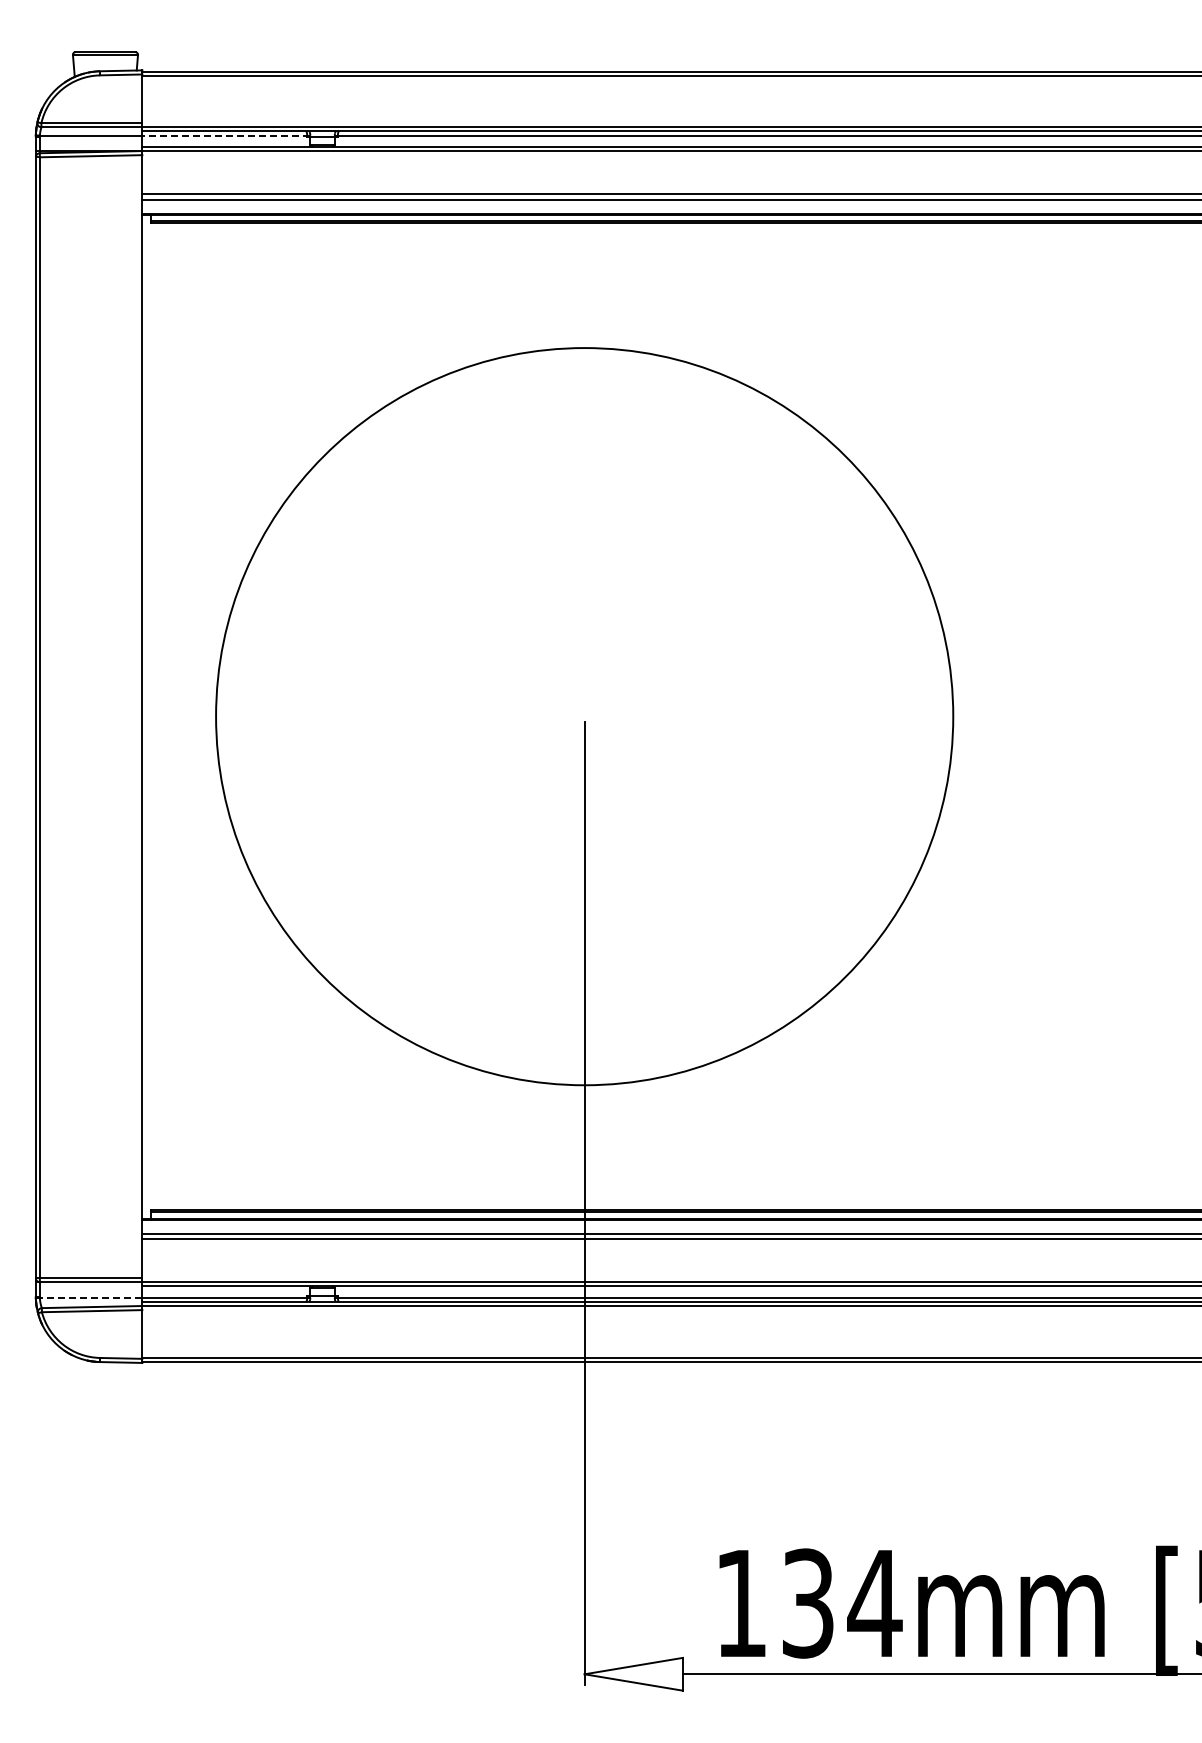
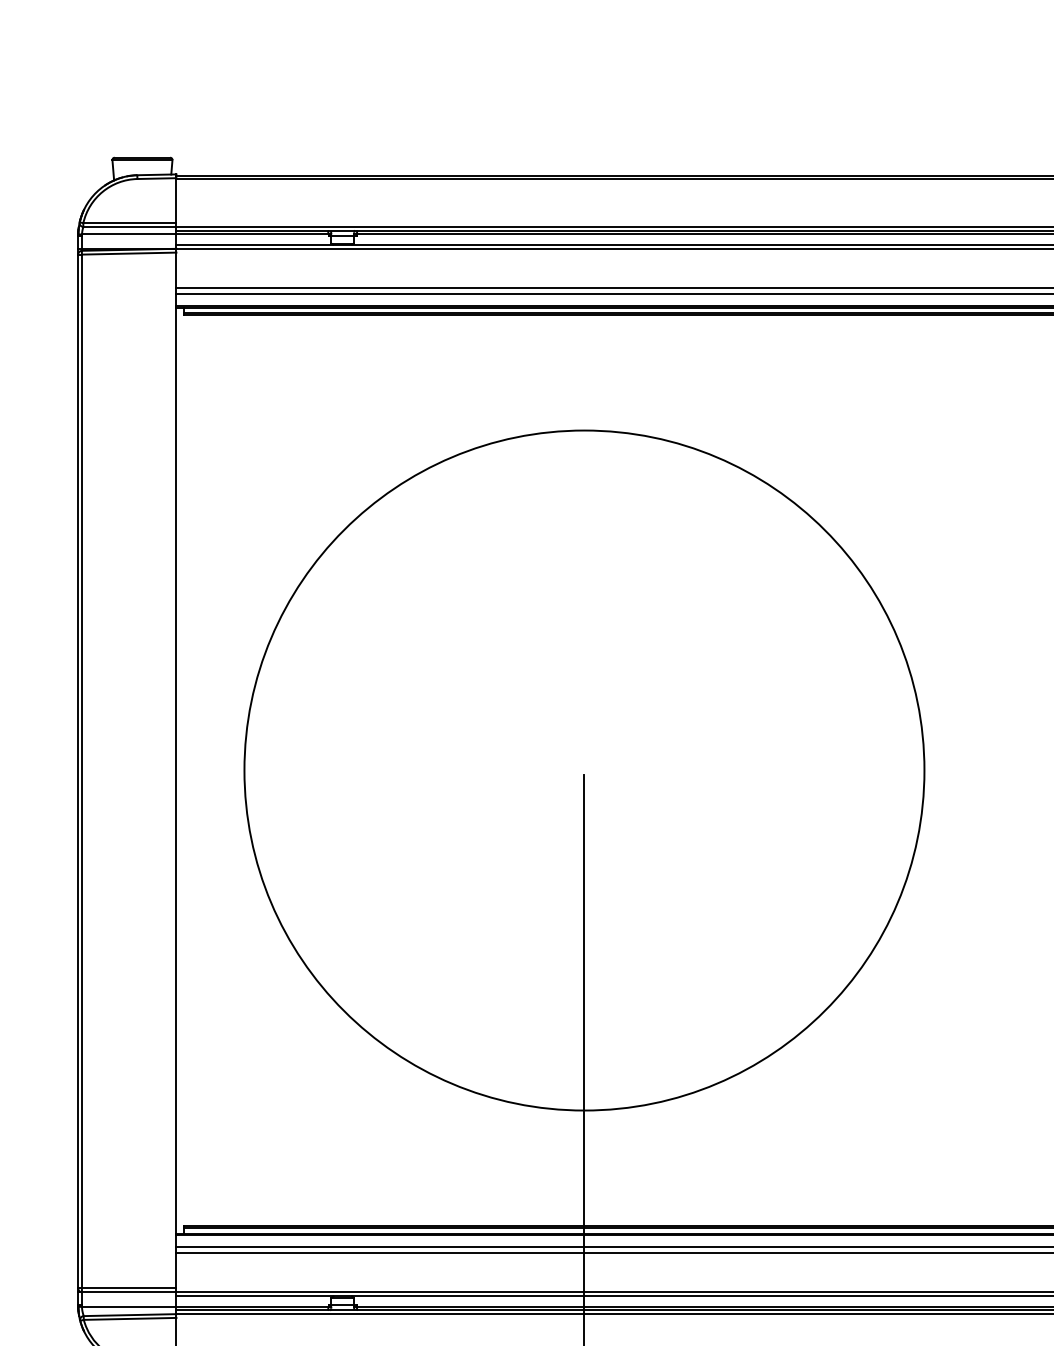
line: (226, 135) -> (254, 234), dashed -> solid
line: (90, 1297) -> (128, 1306), dashed -> solid

